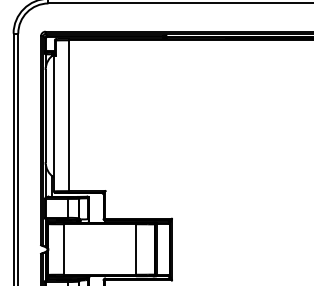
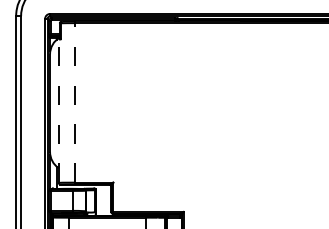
line: (69, 115) -> (75, 102), solid -> dashed
line: (53, 123) -> (58, 111), solid -> dashed

